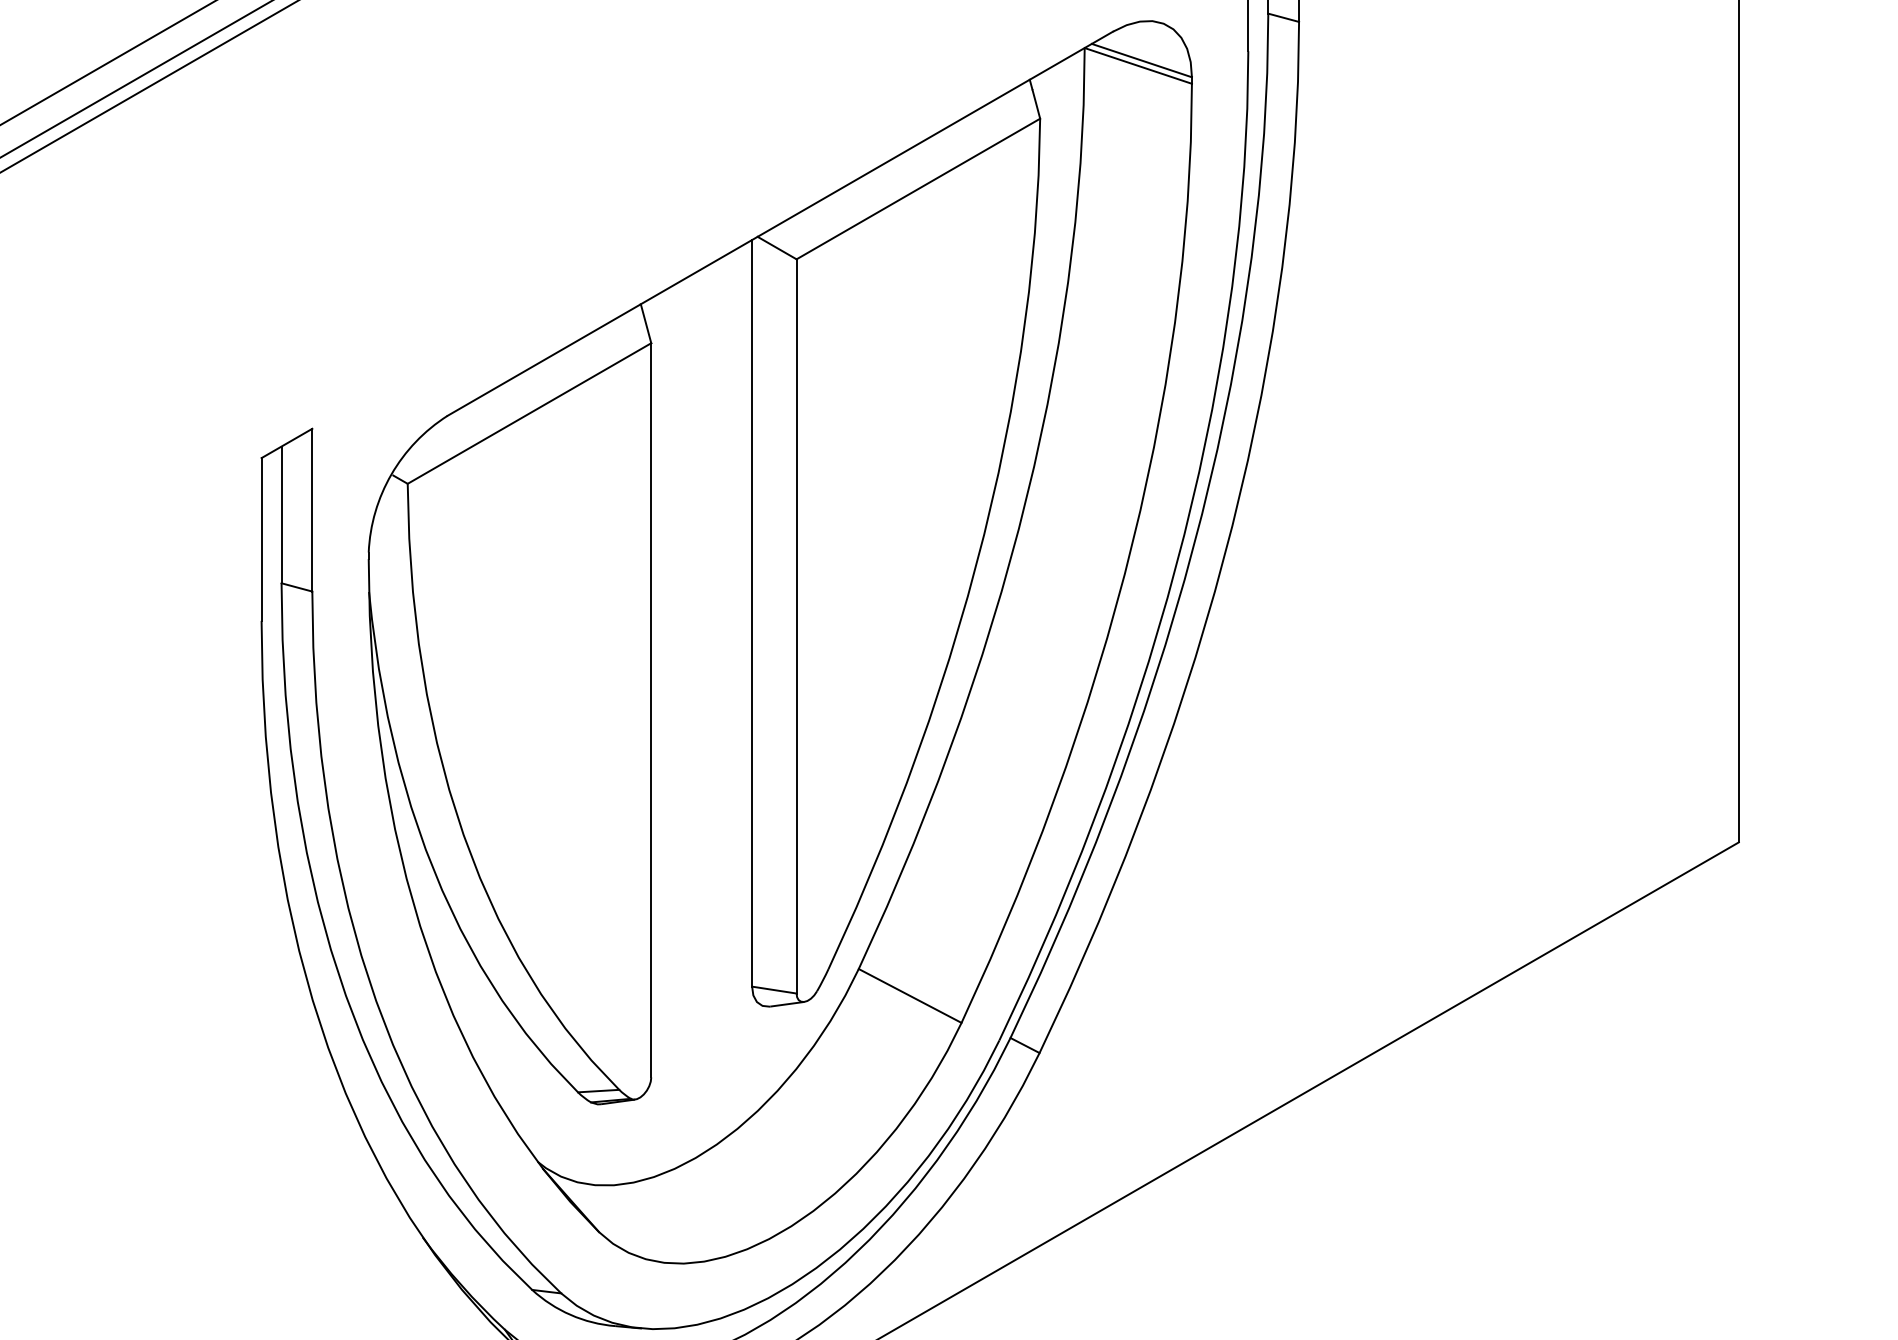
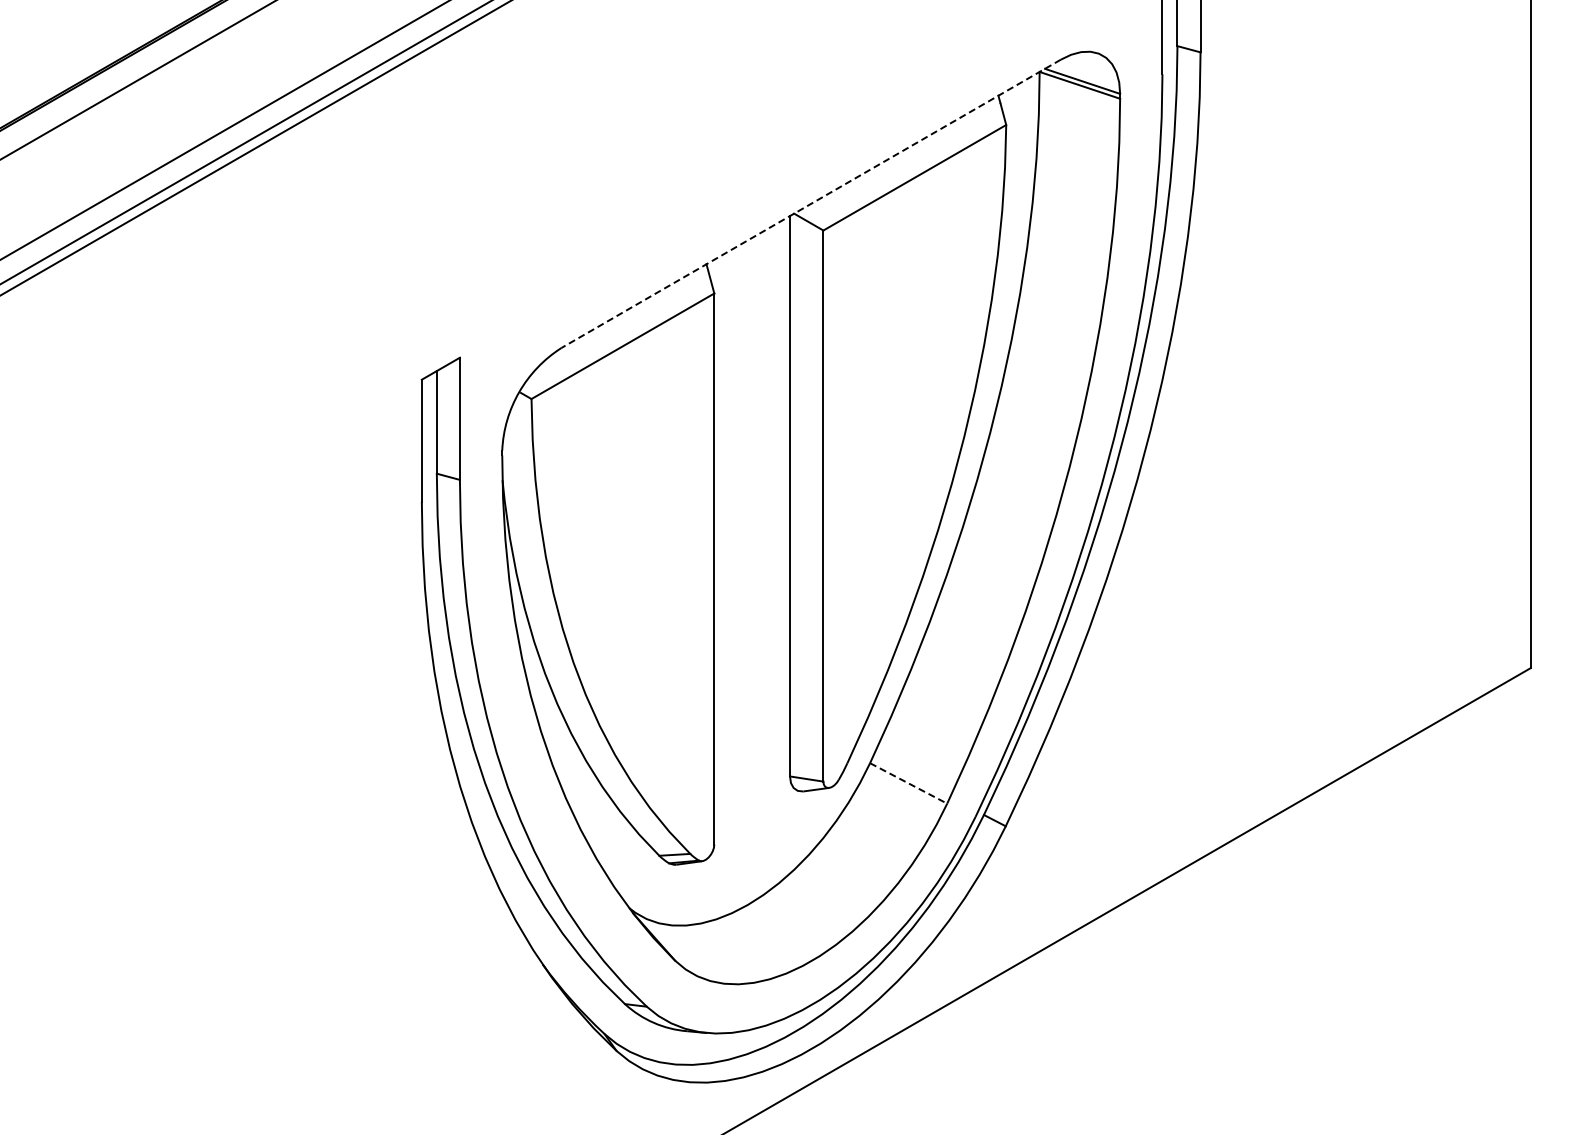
line: (779, 224) -> (810, 204), solid -> dashed
line: (909, 996) -> (908, 783), solid -> dashed

